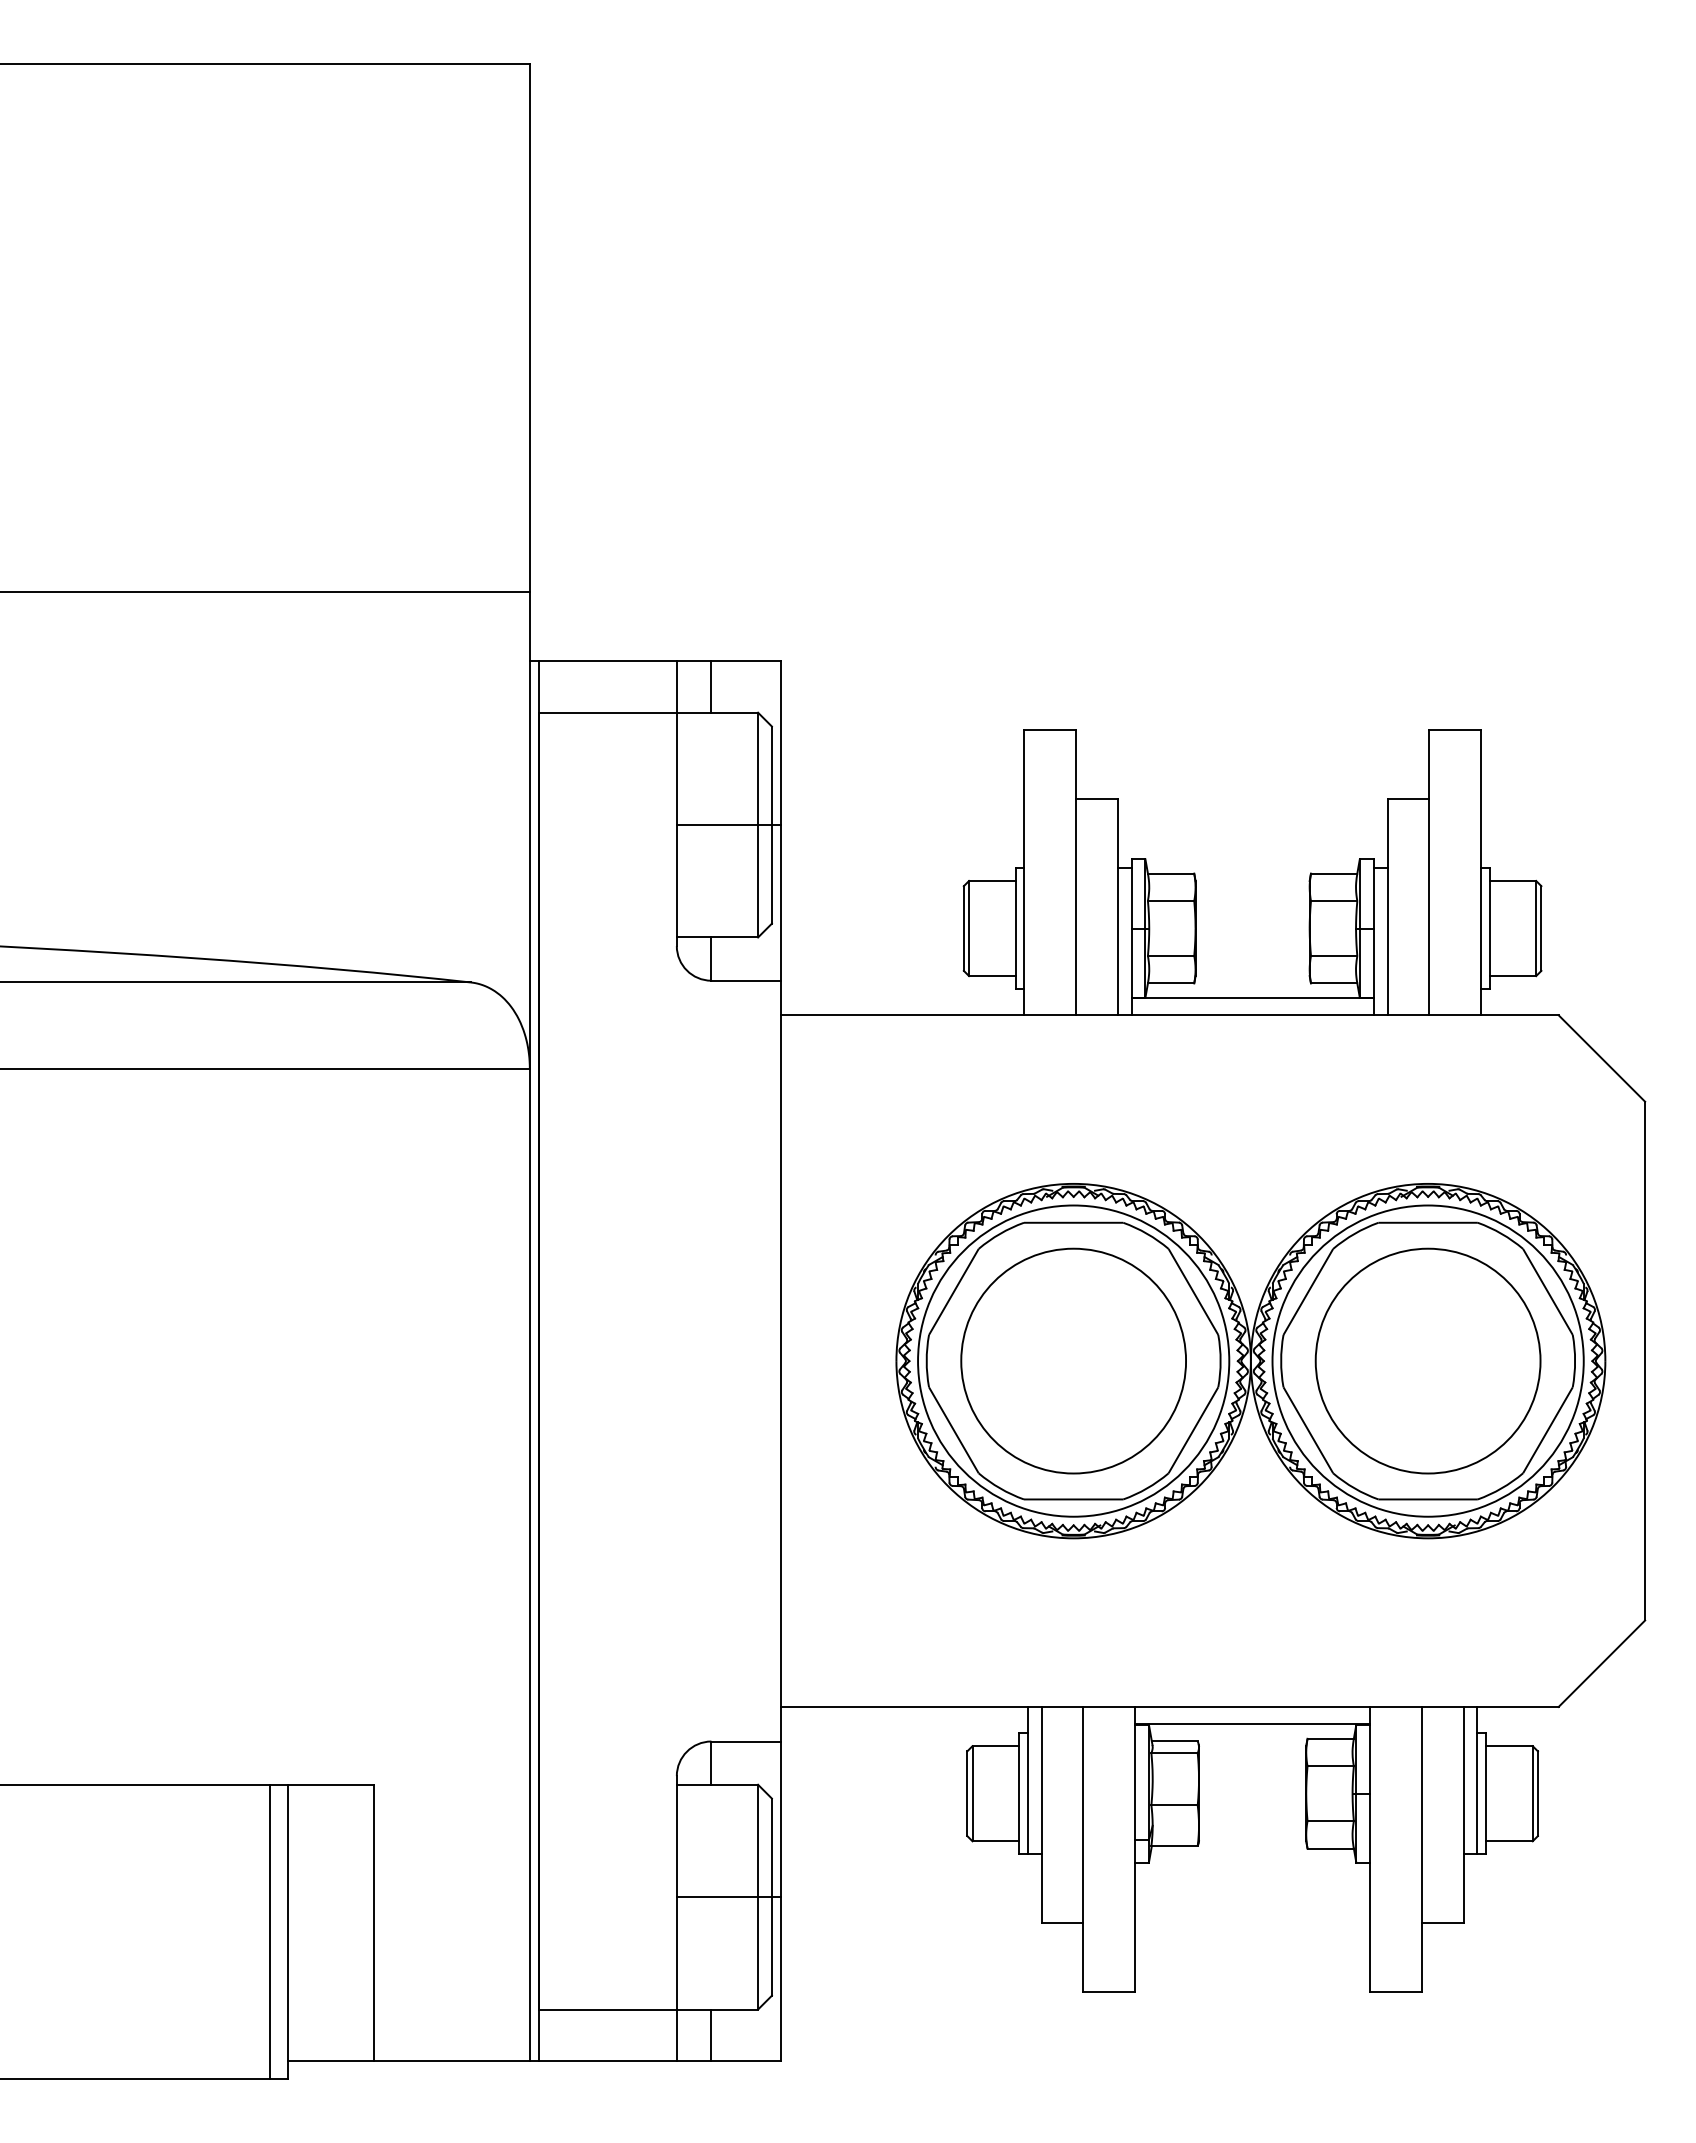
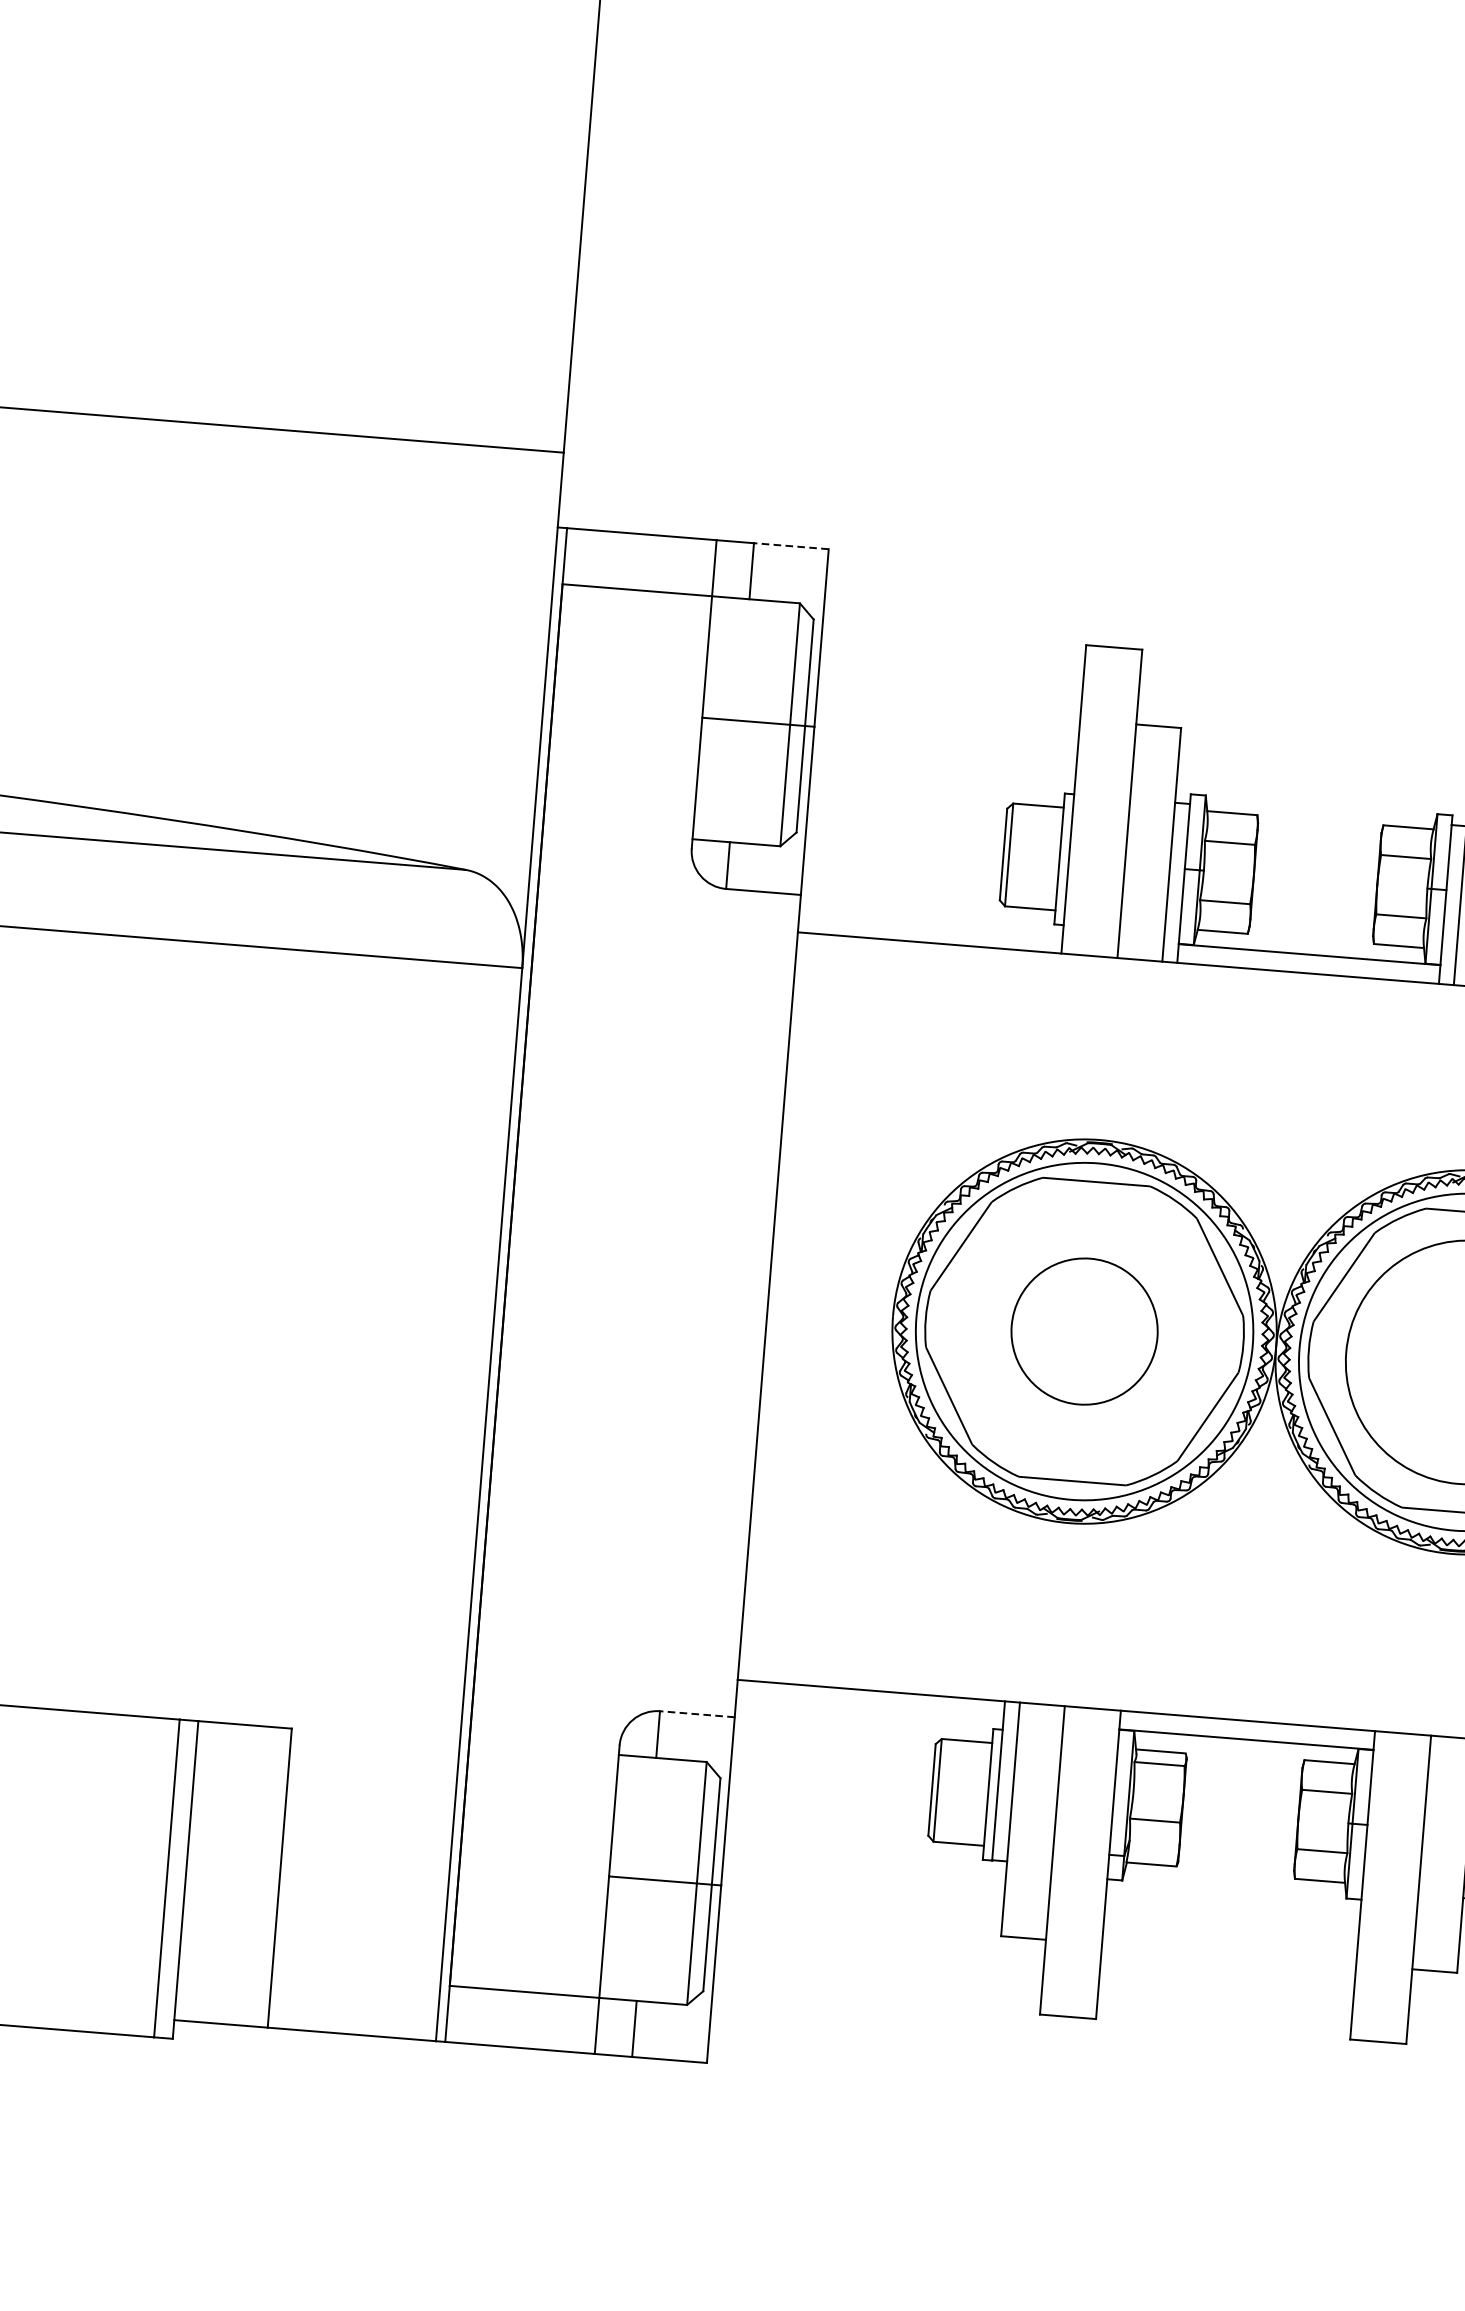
line: (745, 660) -> (790, 545), solid -> dashed
circle: (1073, 1360) -> (1084, 1330), size x0.6
line: (745, 1741) -> (696, 1714), solid -> dashed

